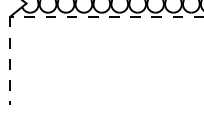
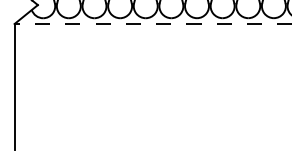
line: (10, 61) -> (15, 88), dashed -> solid

